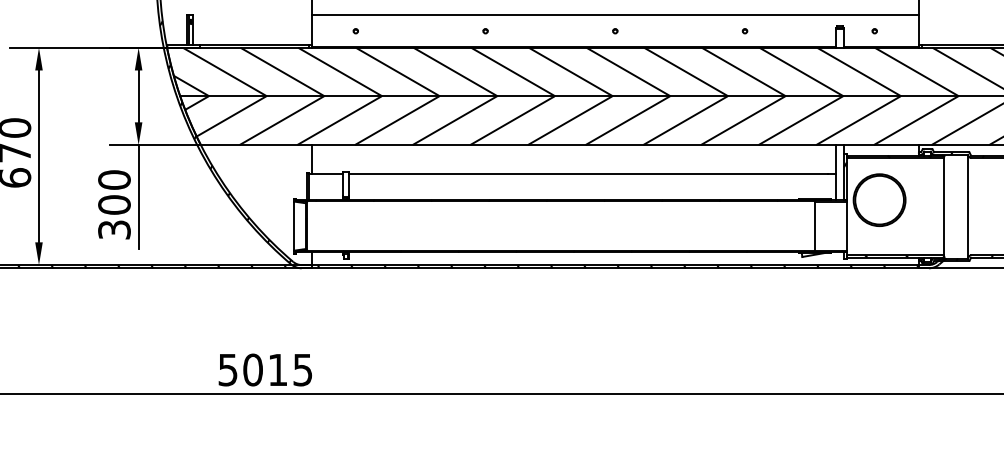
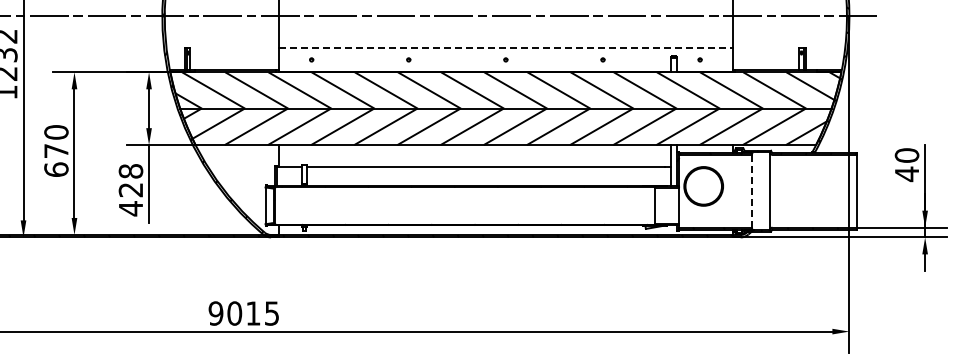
line: (614, 15) -> (505, 48), solid -> dashed
text: (113, 205) -> (130, 190), 300 -> 428
line: (944, 206) -> (752, 191), solid -> dashed
text: (227, 369) -> (215, 313), 5015 -> 9015

